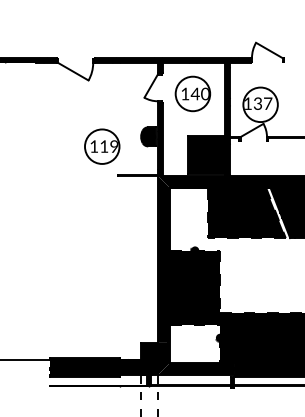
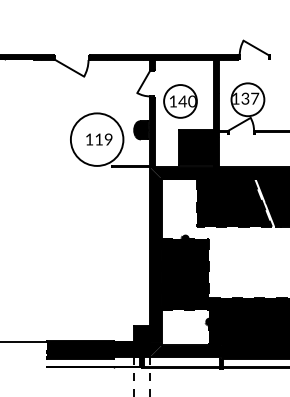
part: (192, 94) -> (180, 101), moved
circle: (101, 146) -> (96, 139), size x1.6

